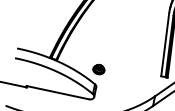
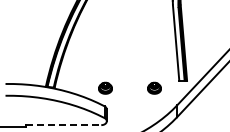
part: (139, 77) -> (154, 87), added
line: (57, 92) -> (63, 125), solid -> dashed

